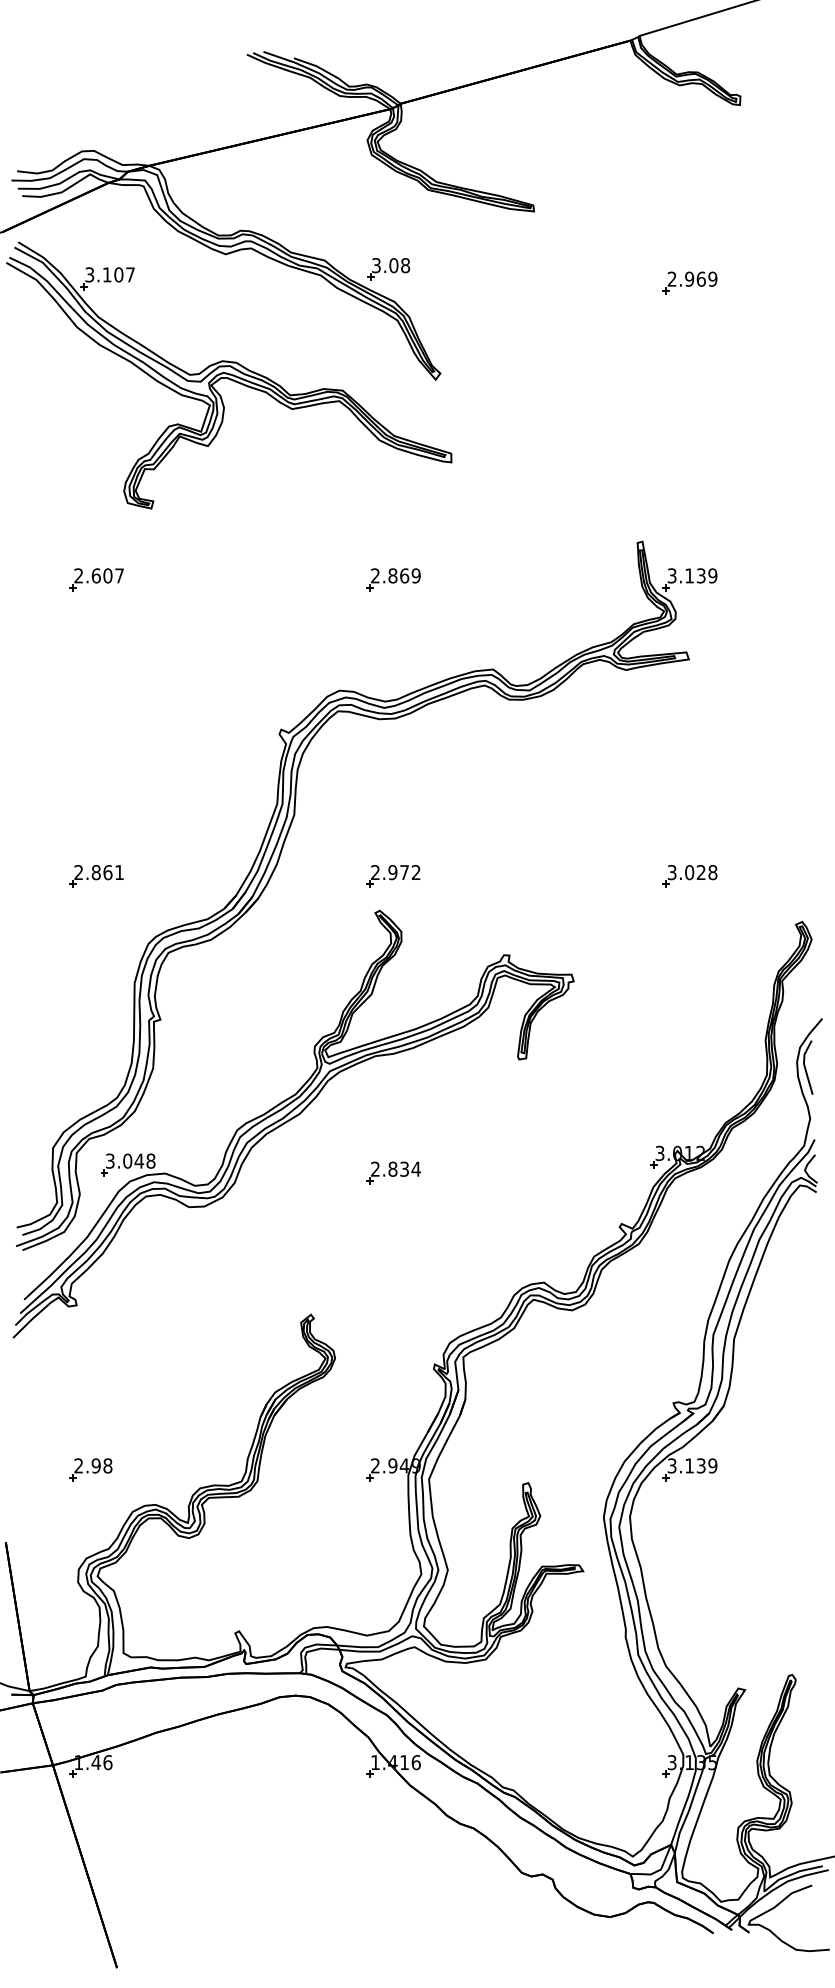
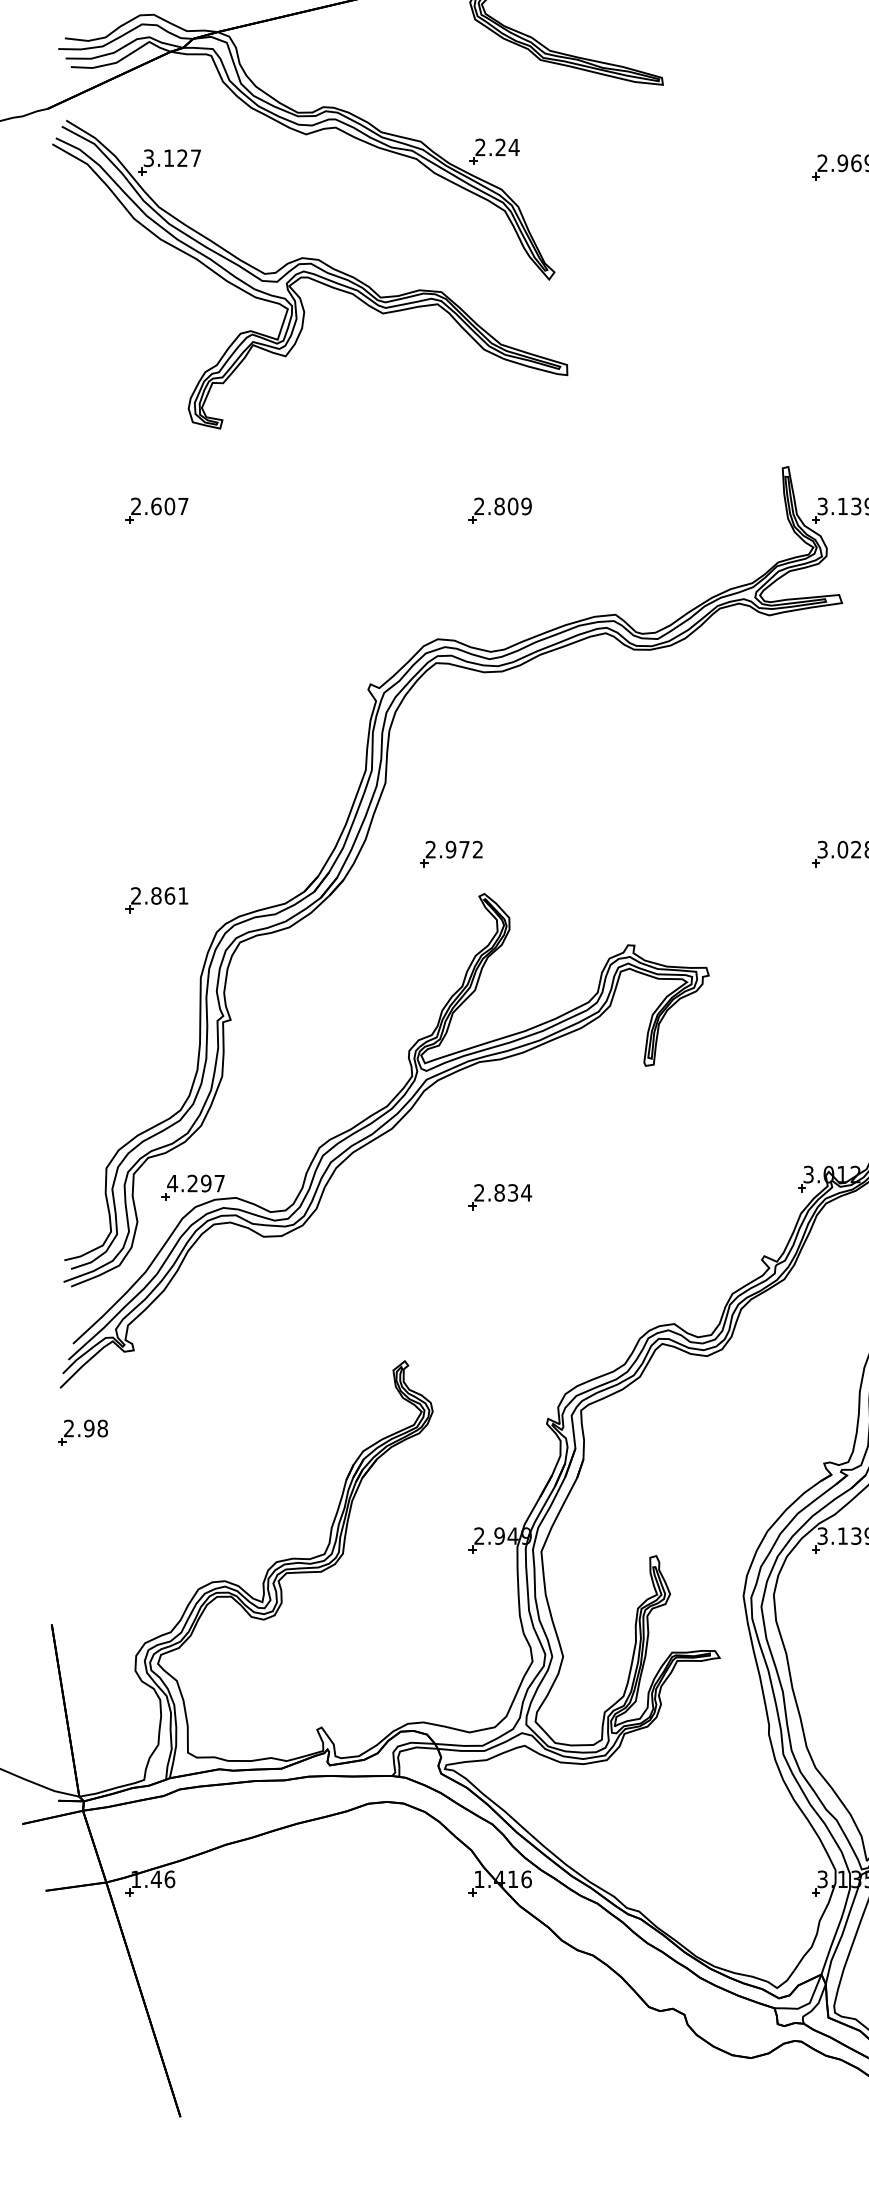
text: (391, 265) -> (497, 147), 3.08 -> 2.24
text: (118, 274) -> (182, 157), 3.107 -> 3.127
text: (404, 575) -> (513, 506), 2.869 -> 2.809
part: (96, 876) -> (156, 900), moved
part: (393, 876) -> (451, 854), moved
text: (130, 1160) -> (196, 1182), 3.048 -> 4.297
part: (90, 1469) -> (82, 1432), moved

